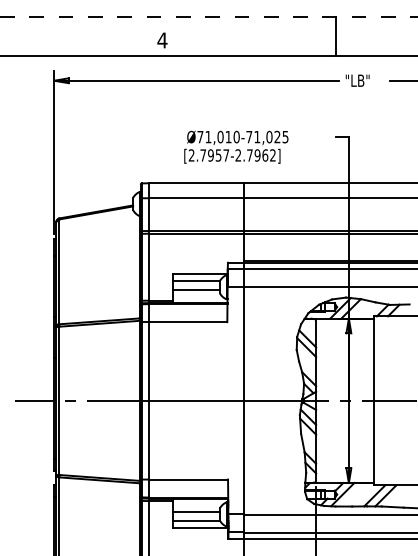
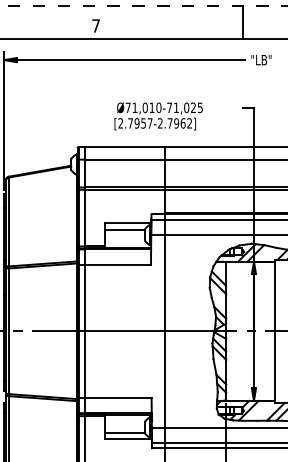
text: (162, 40) -> (96, 26), 4 -> 7
line: (195, 290) -> (124, 237), removed
line: (195, 511) -> (124, 425), removed

